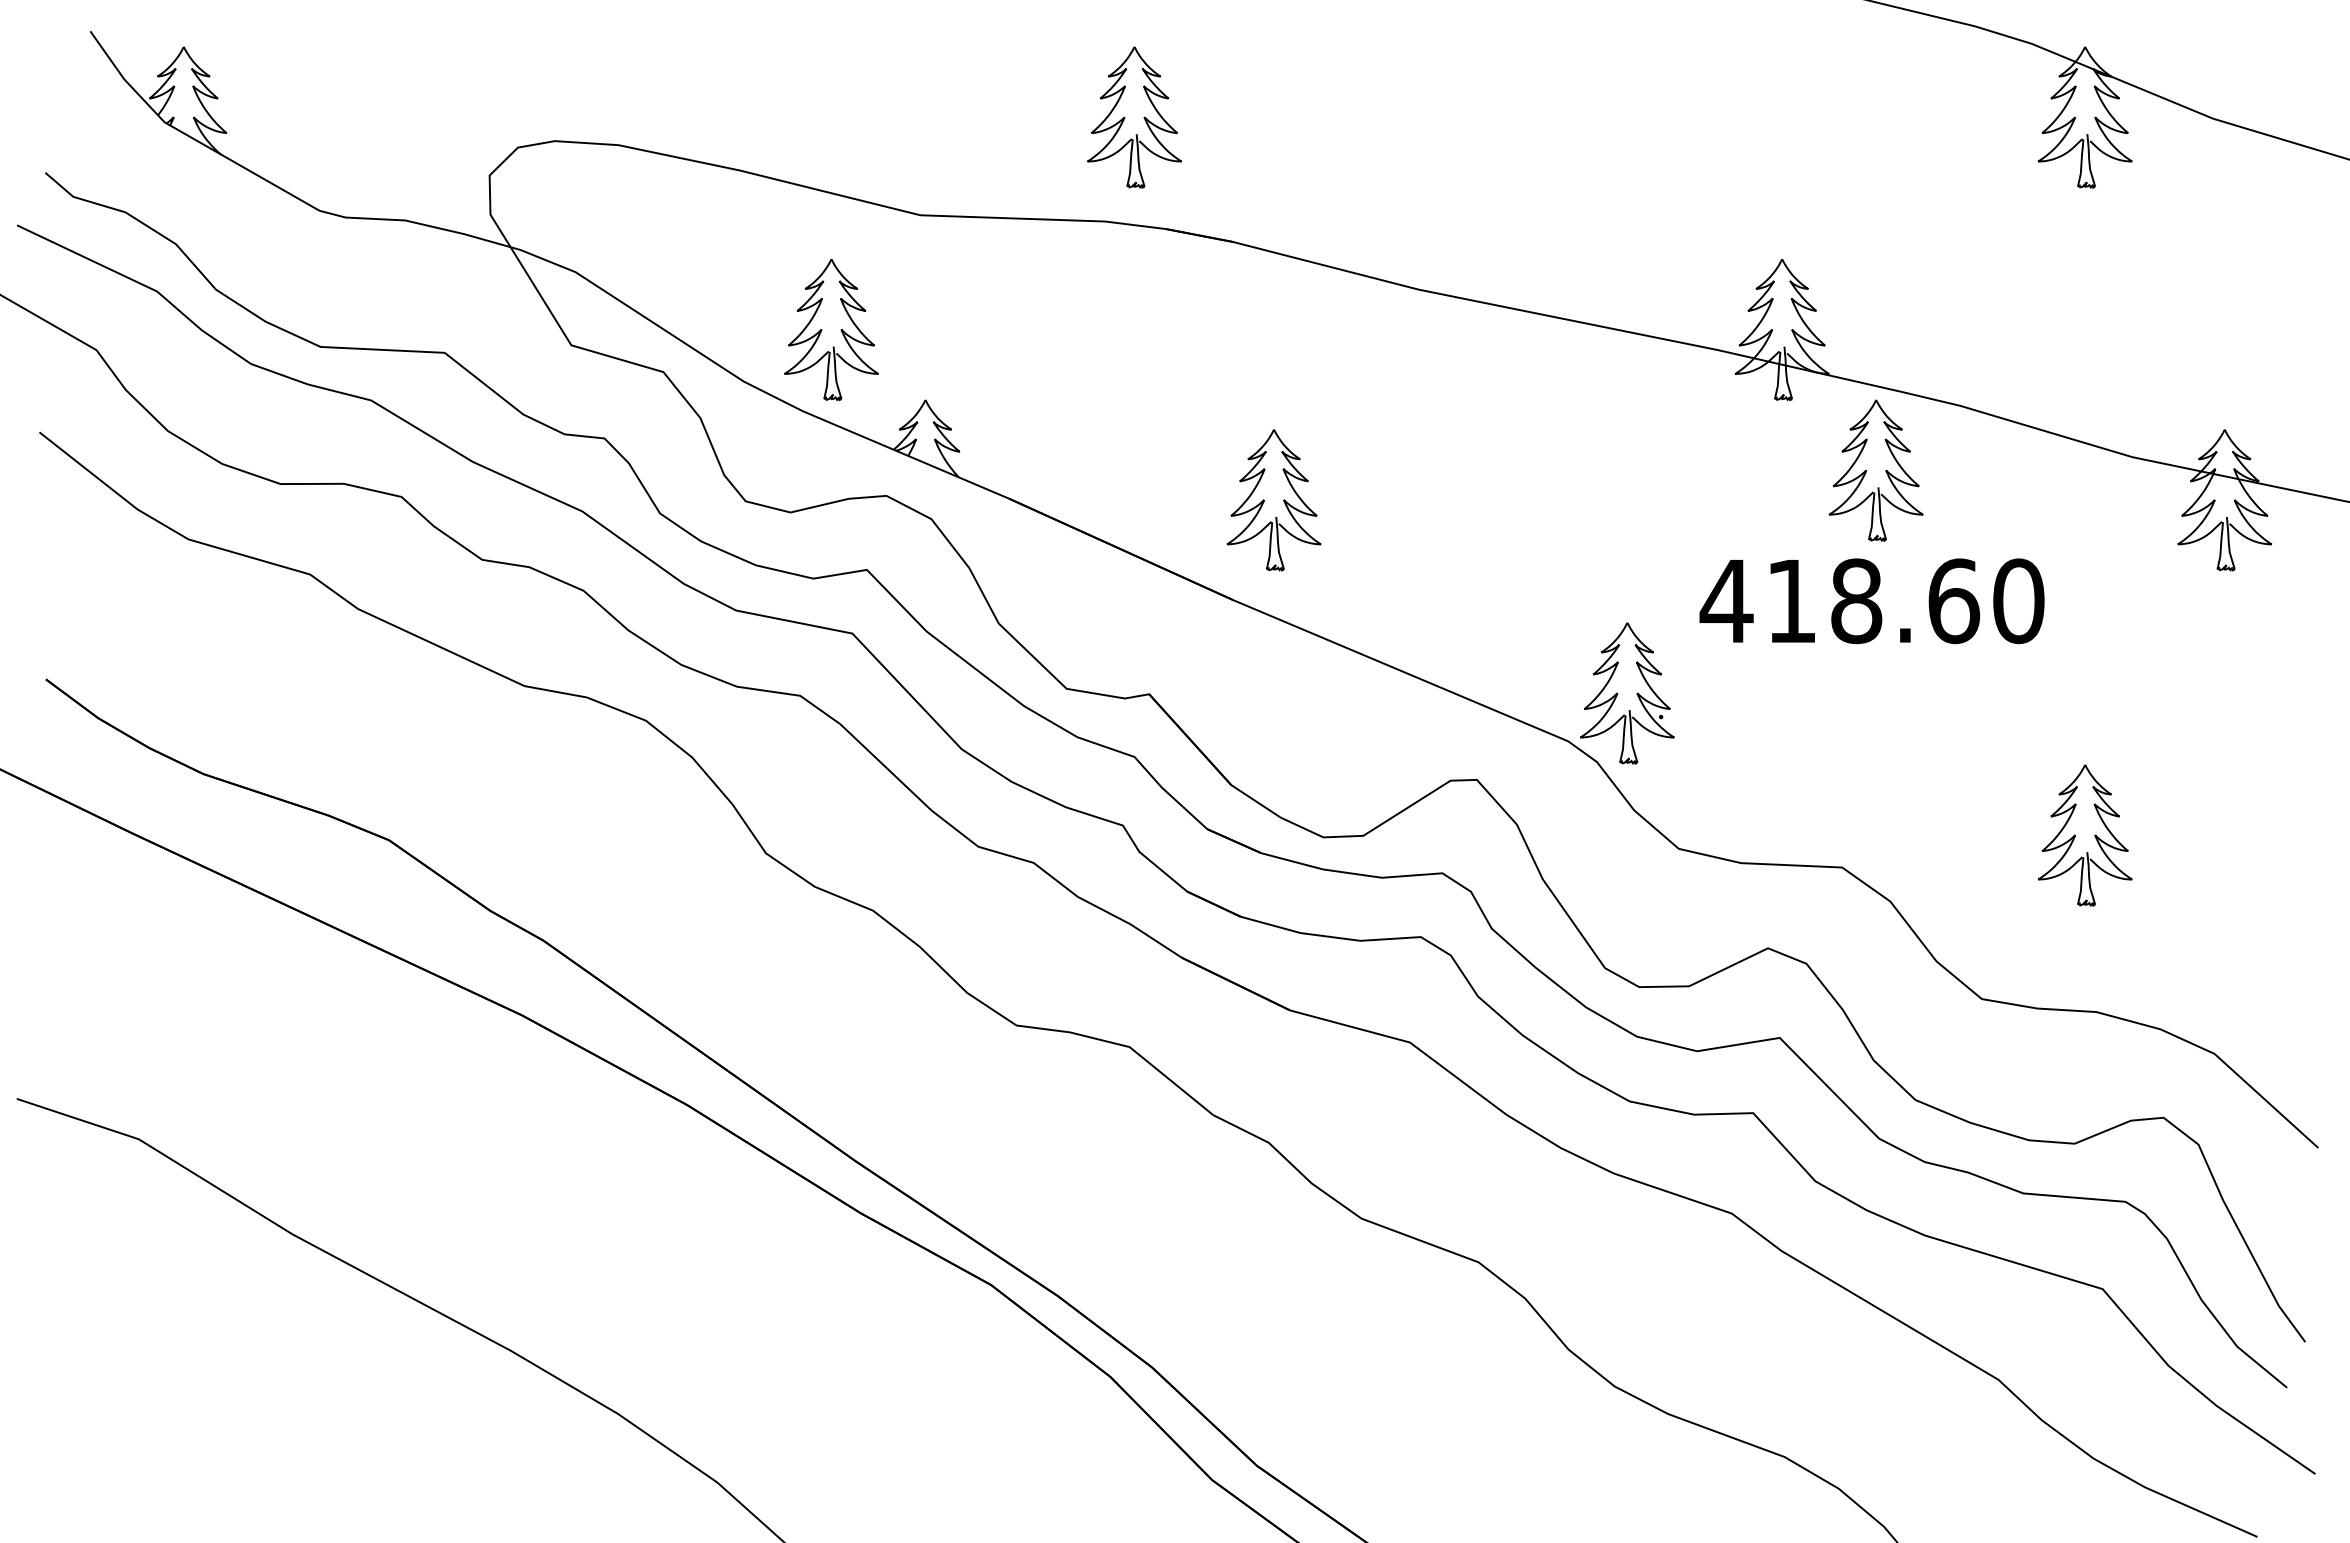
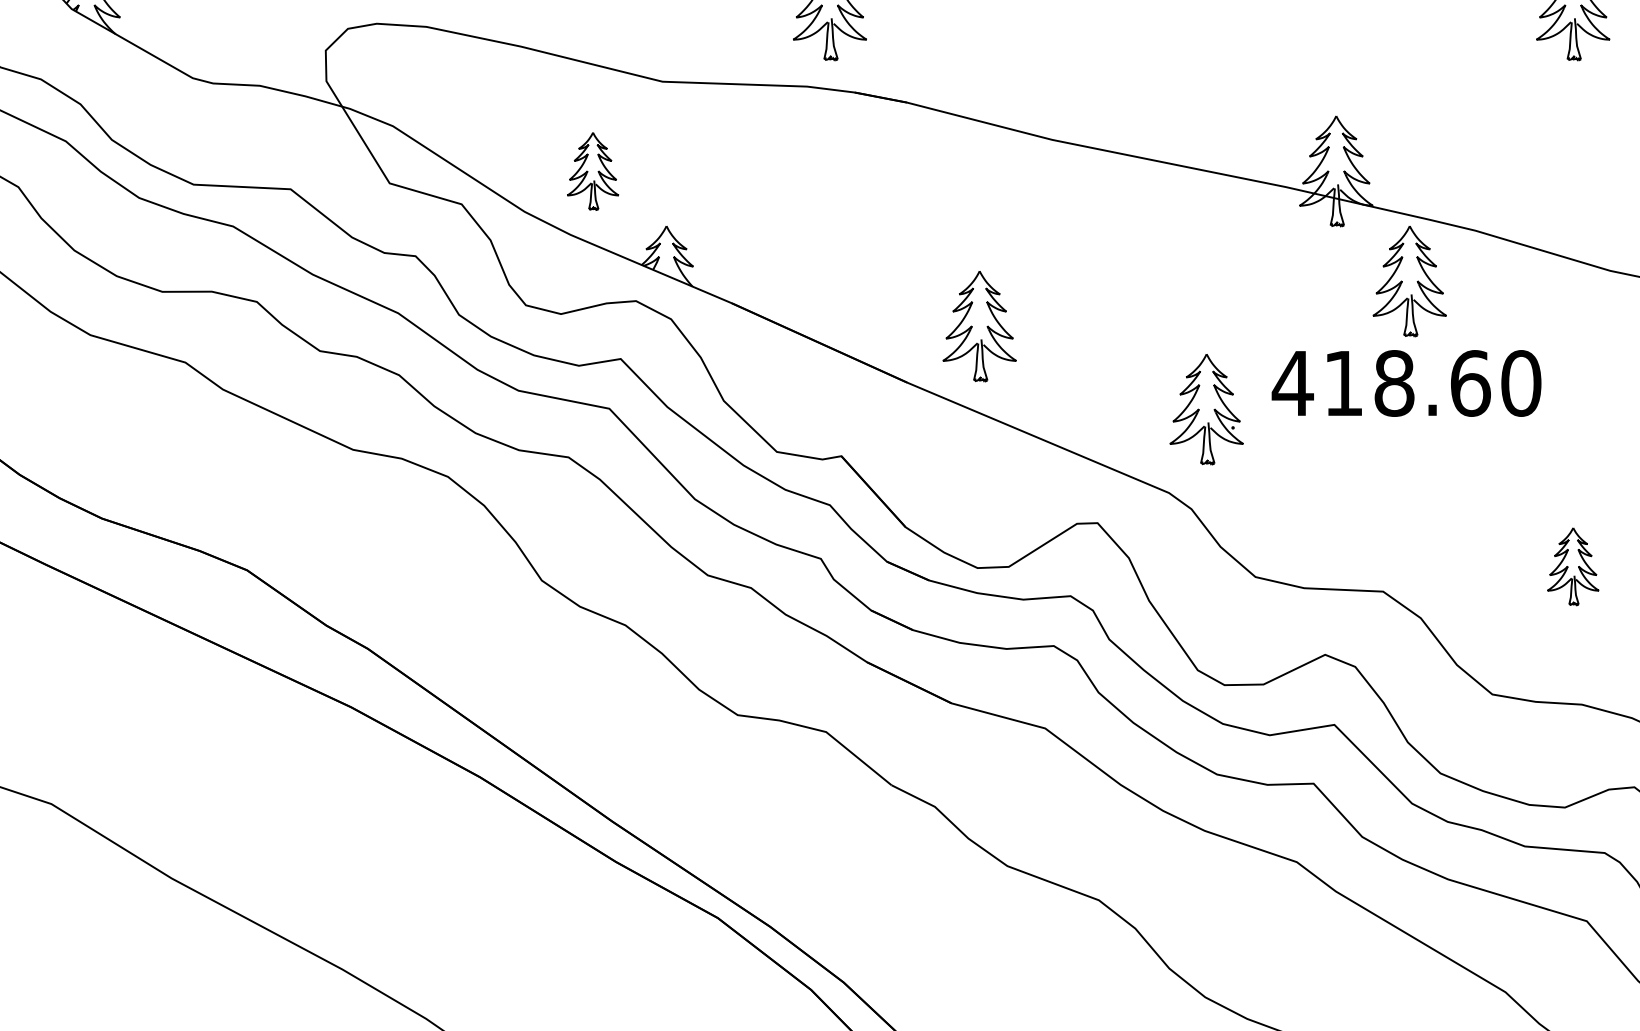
part: (831, 329) -> (593, 171), size x0.7
part: (1273, 500) -> (979, 326), moved
part: (1627, 693) -> (1206, 409), moved
part: (2085, 835) -> (1573, 566), size x0.7

